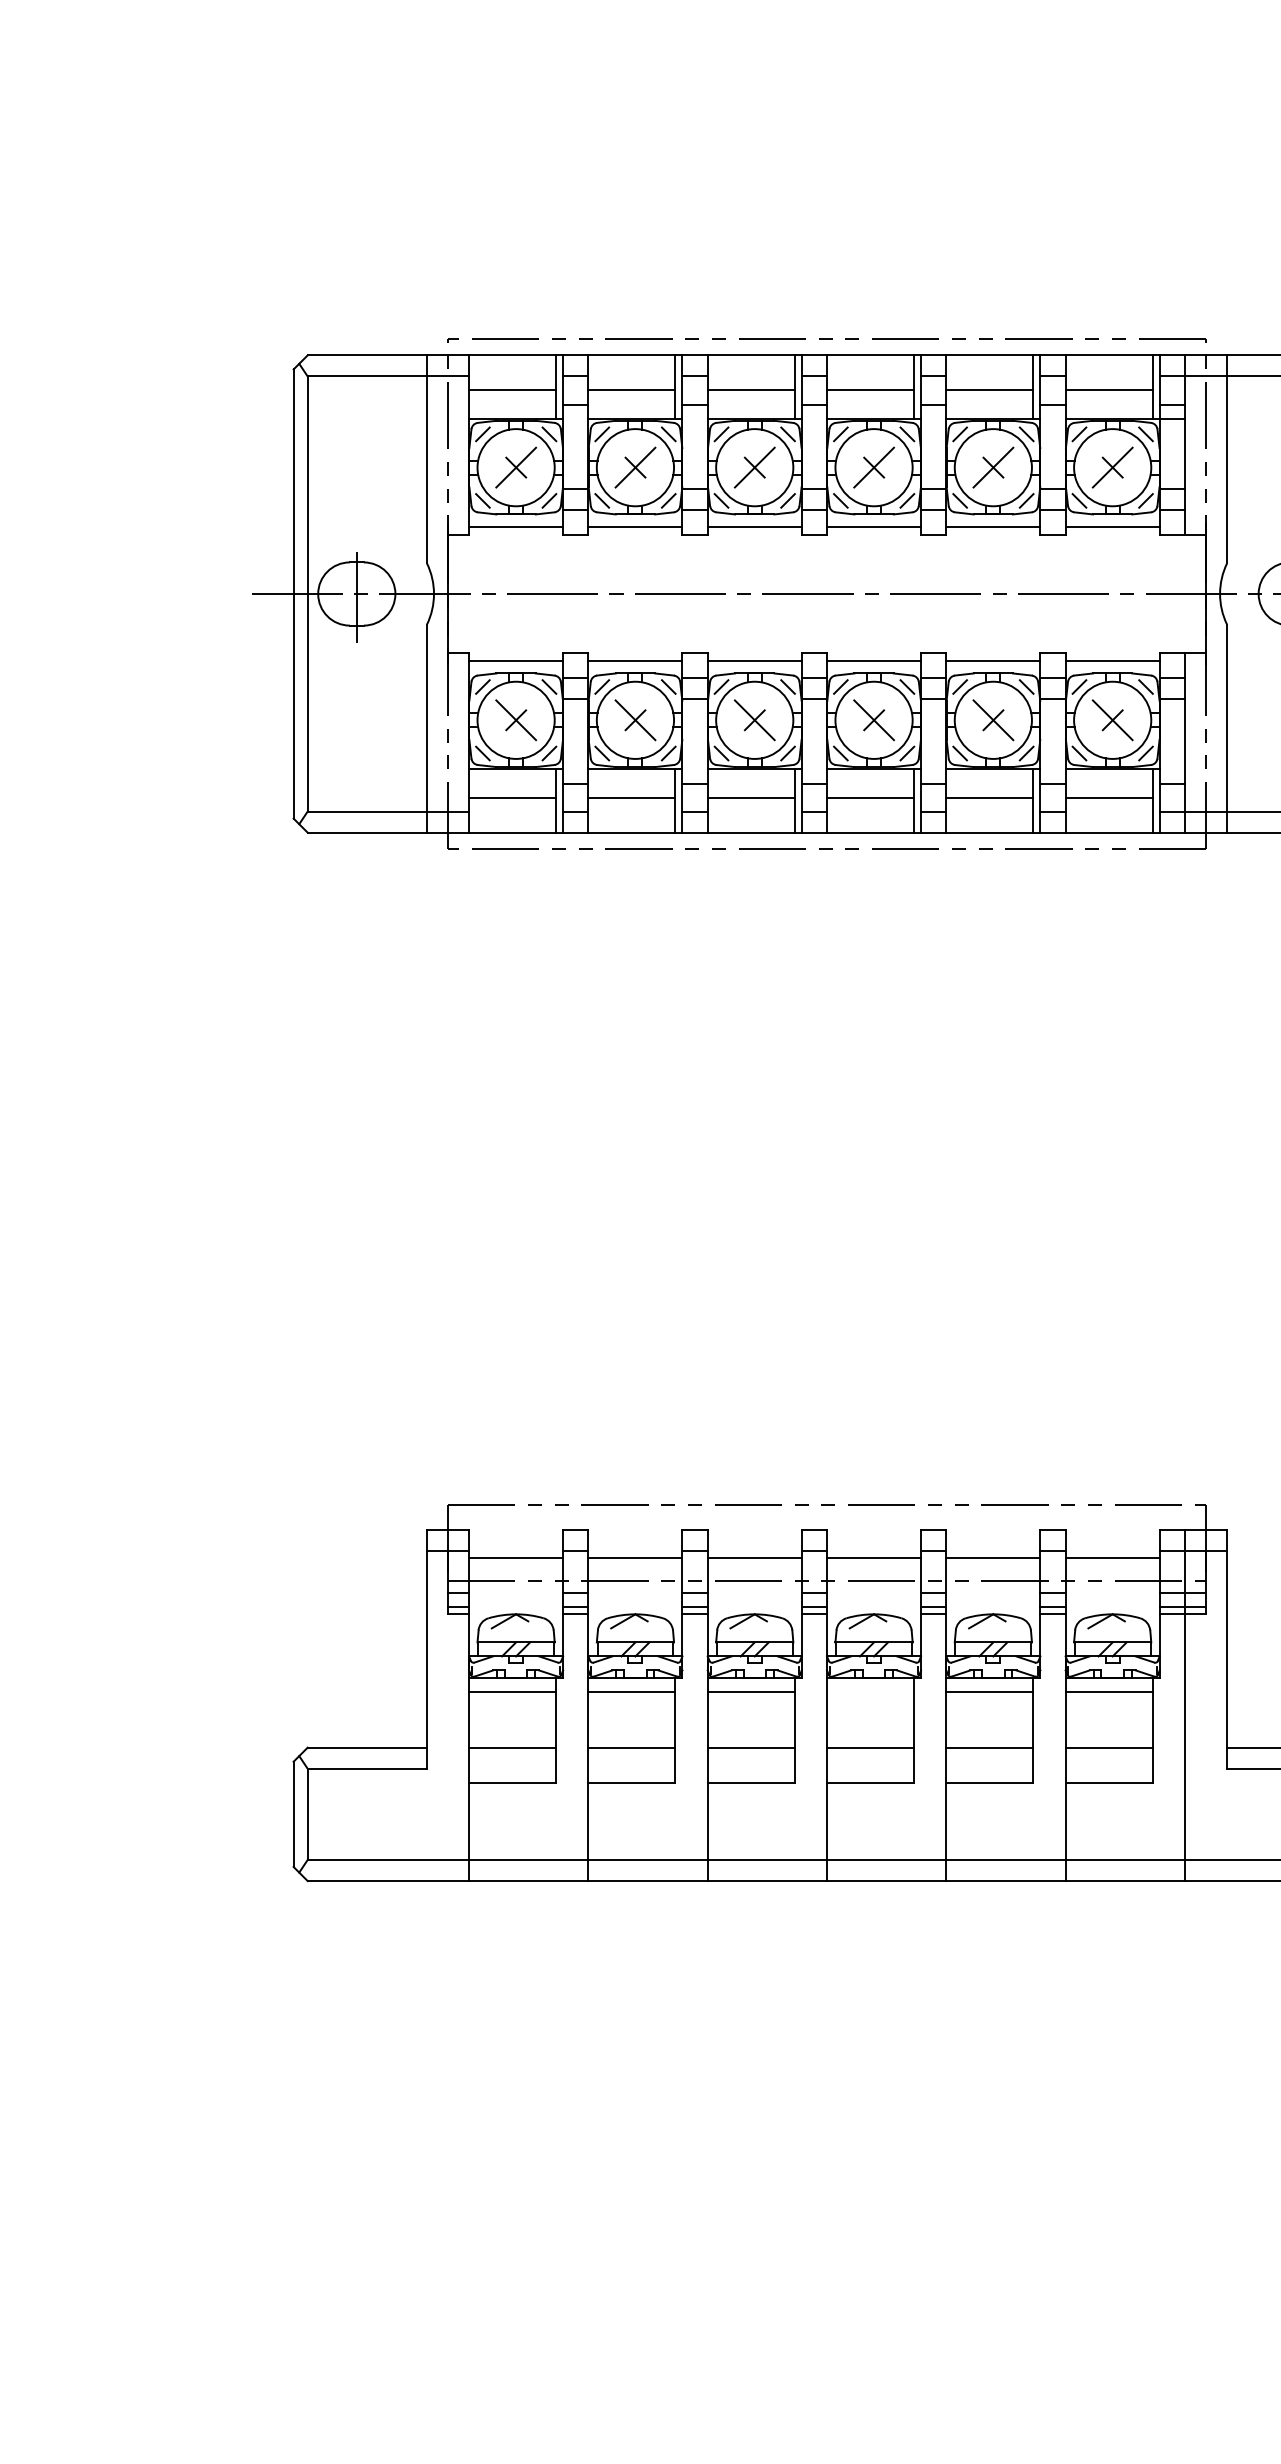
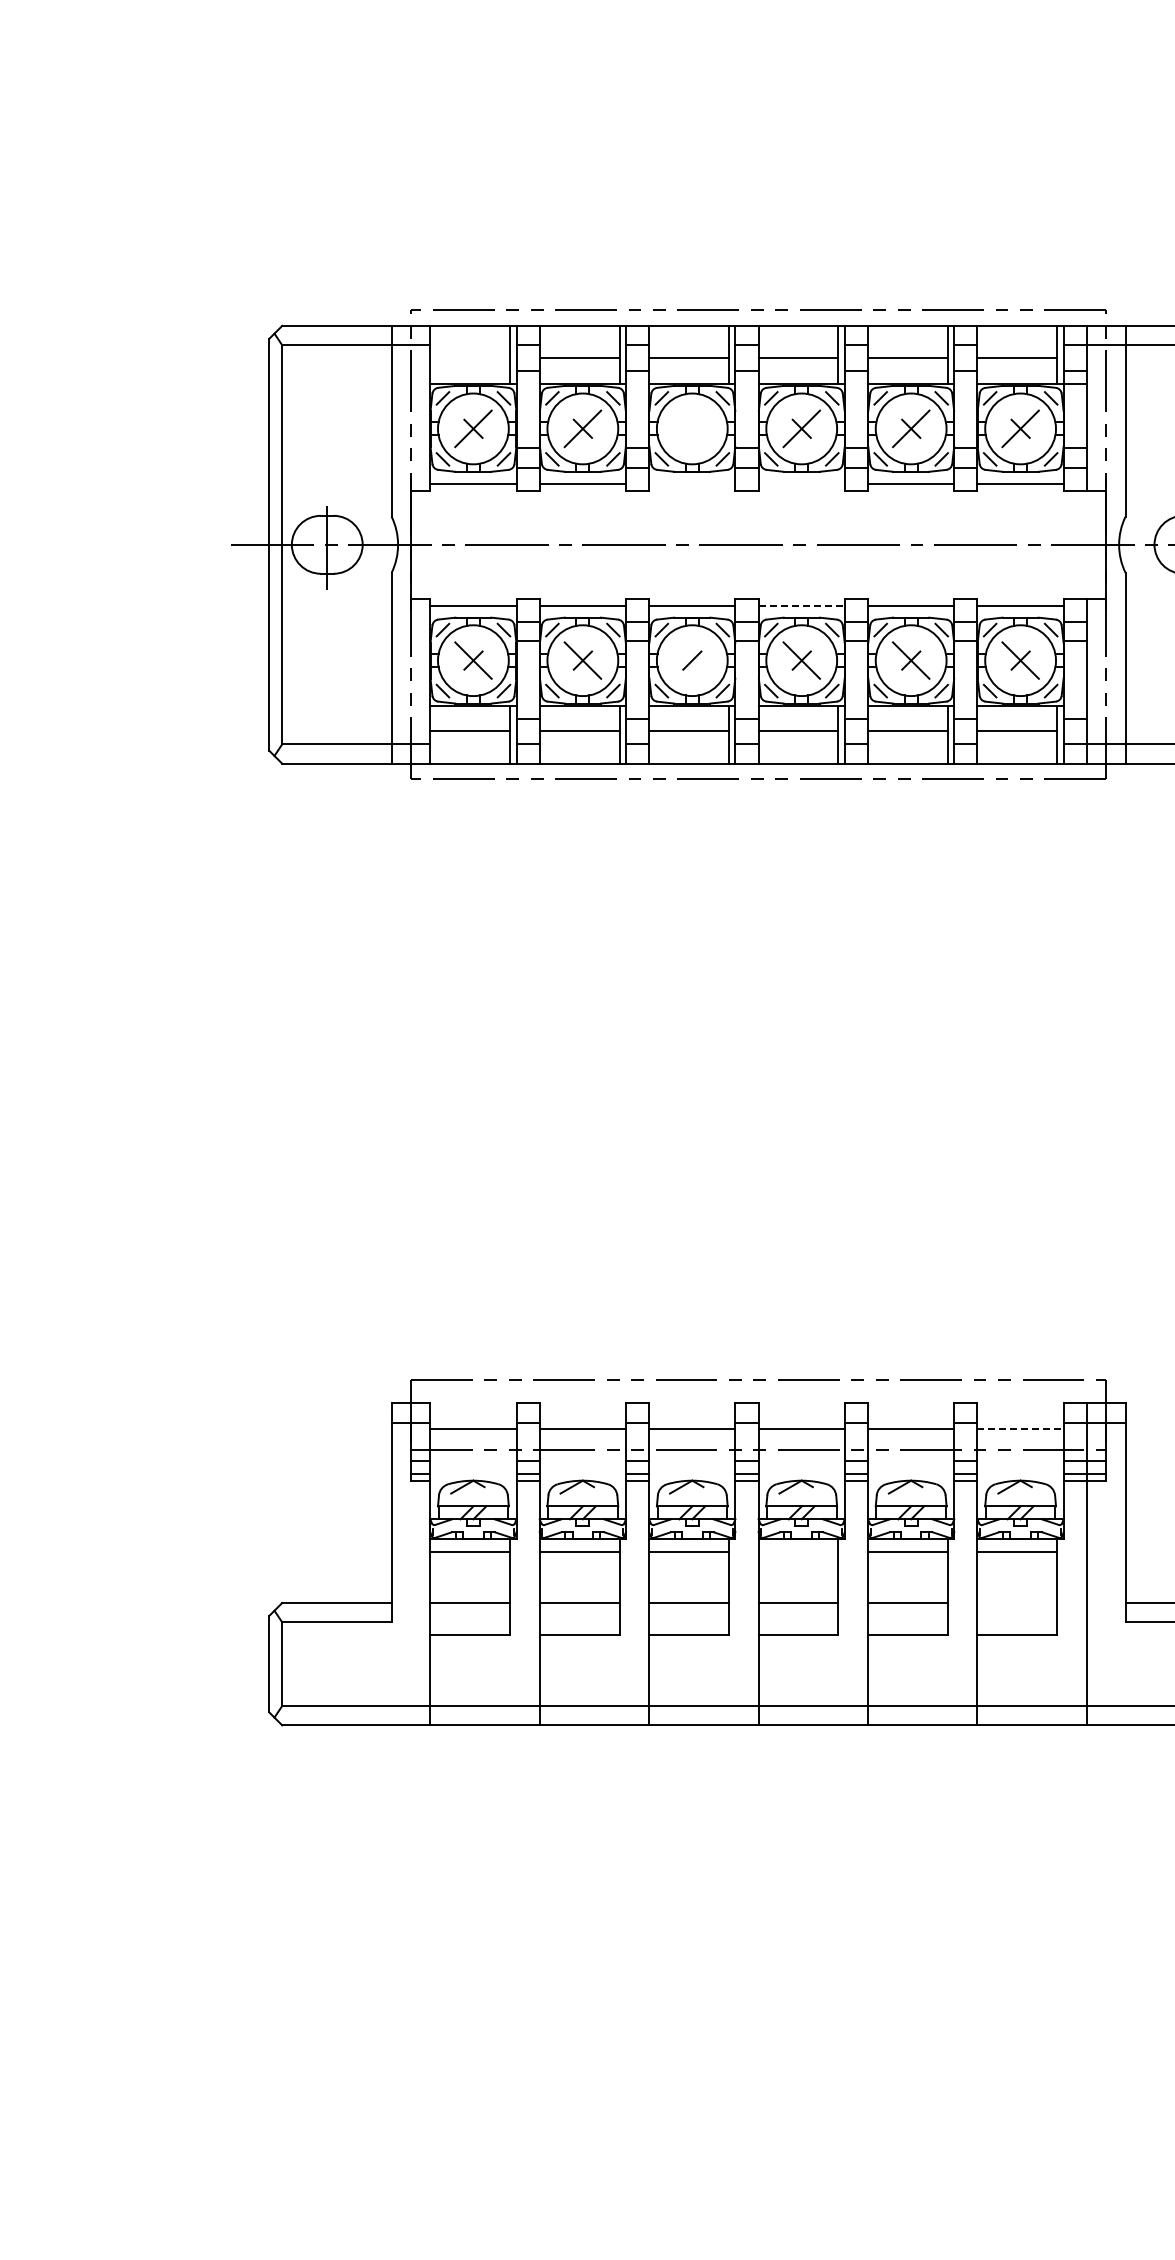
line: (512, 390) -> (470, 358), removed
part: (754, 467) -> (692, 428), removed
line: (754, 527) -> (692, 483), removed
line: (873, 527) -> (801, 483), removed
line: (874, 660) -> (802, 605), solid -> dashed
line: (754, 720) -> (692, 660), removed
line: (1113, 1558) -> (1021, 1429), solid -> dashed
line: (1109, 1748) -> (1017, 1603), removed

